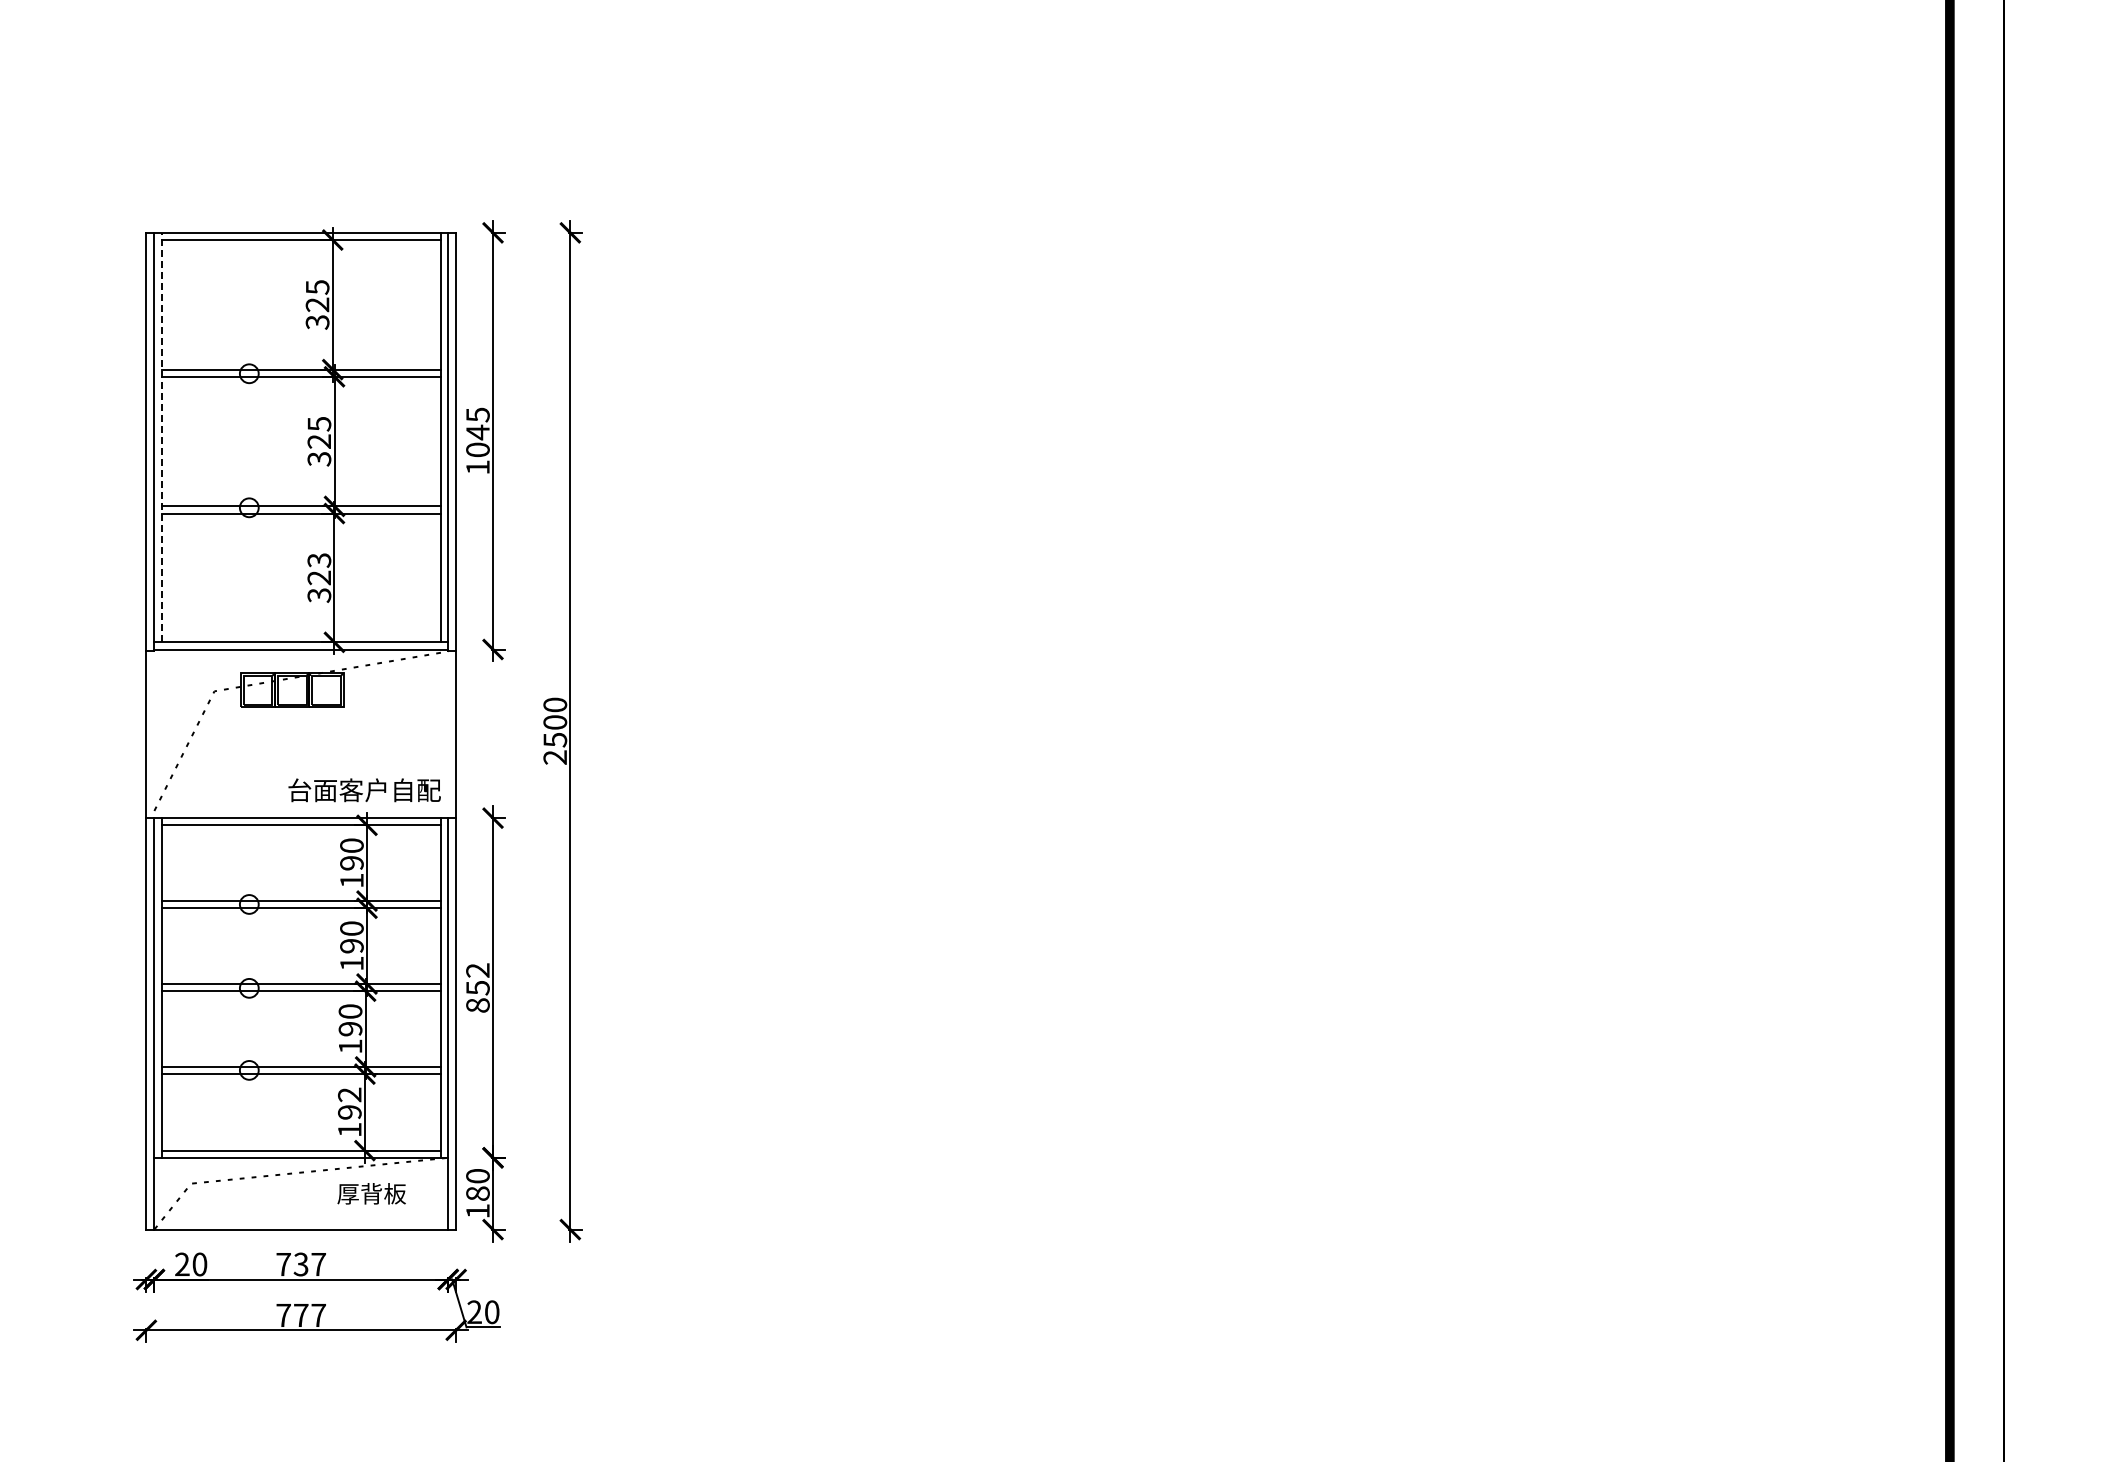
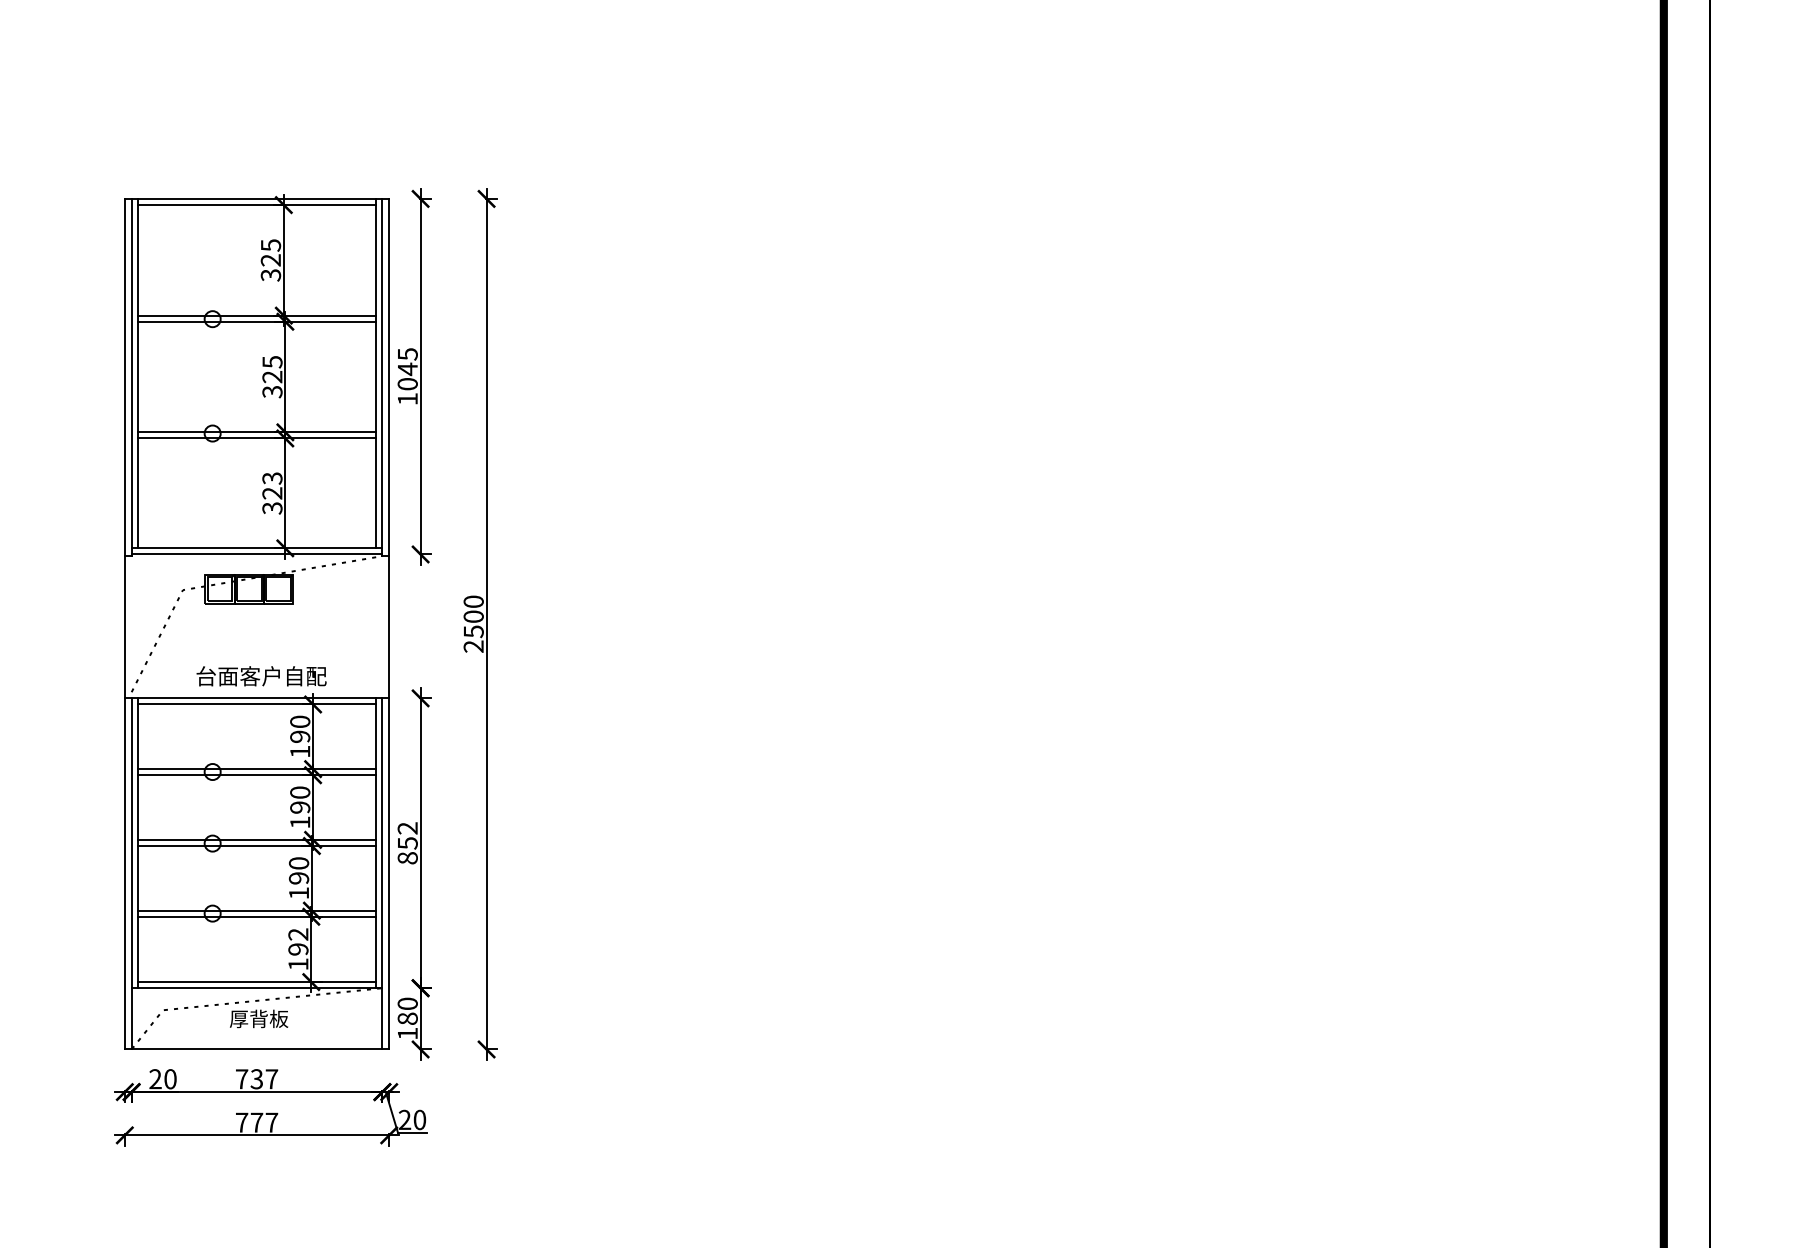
line: (161, 437) -> (137, 373), dashed -> solid
text: (364, 790) -> (261, 676), moved
text: (371, 1193) -> (258, 1018), moved

